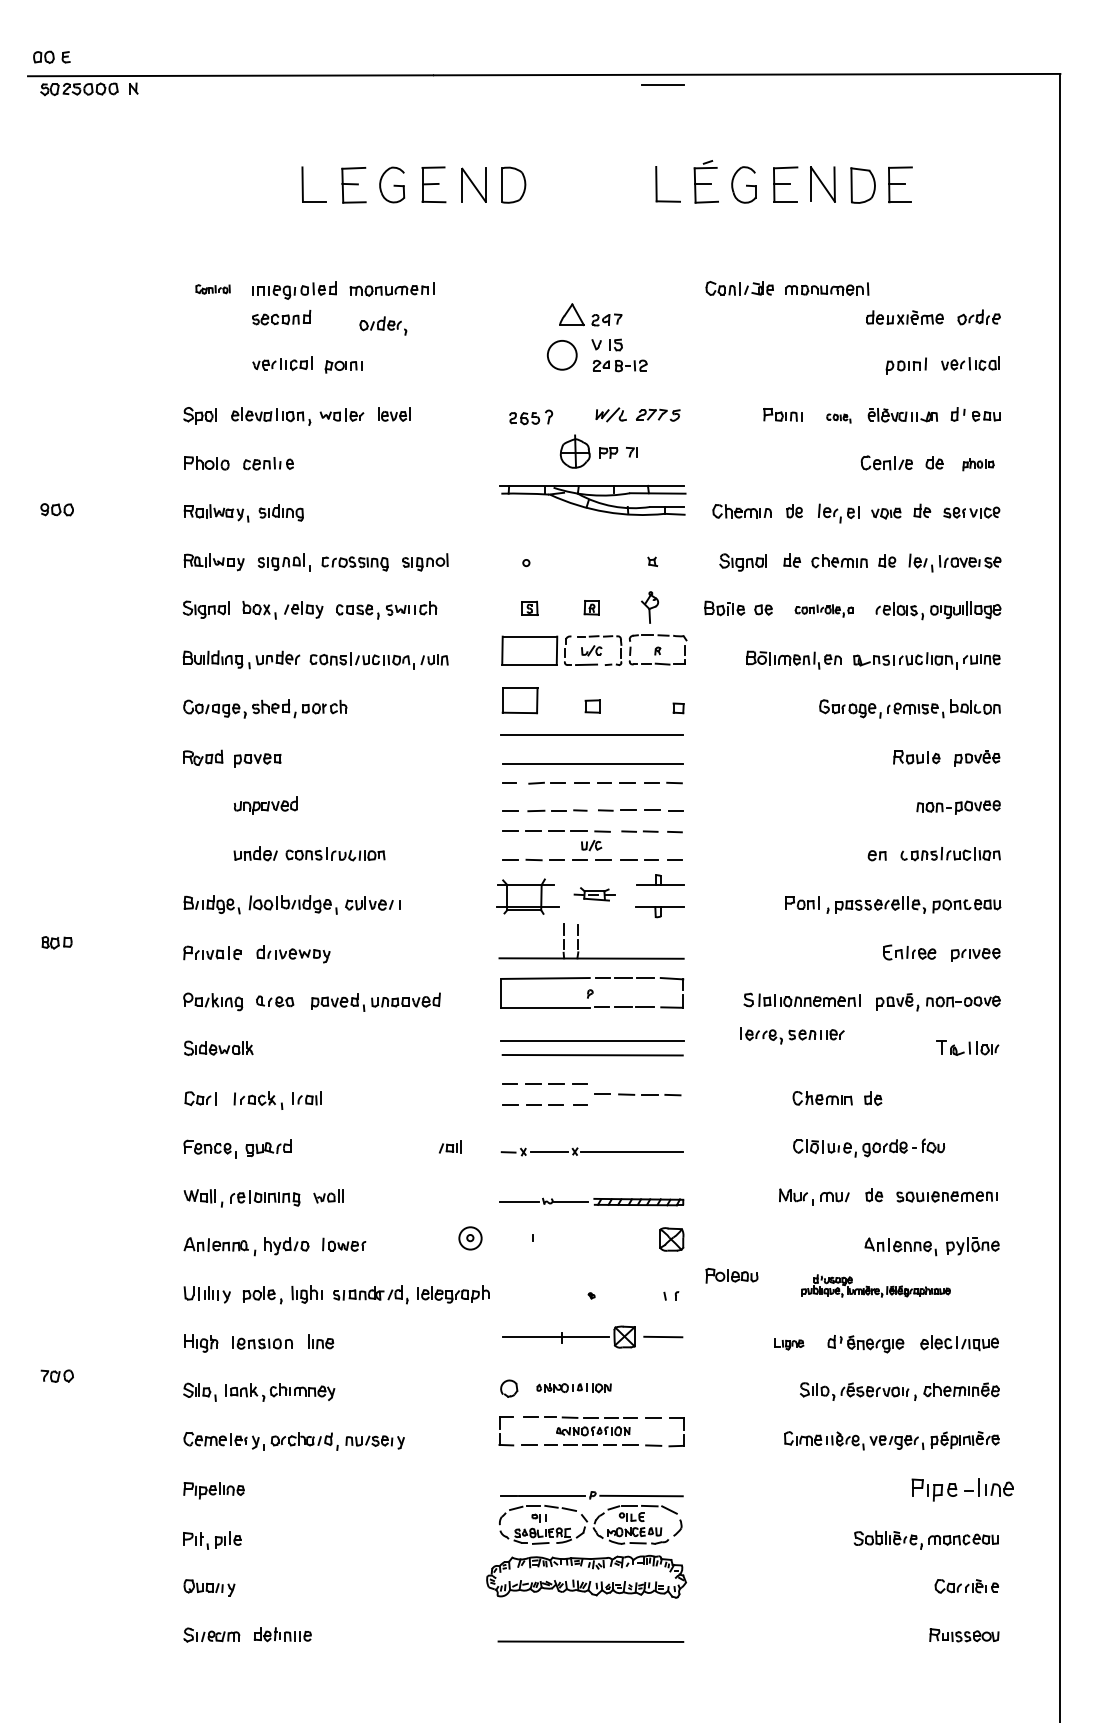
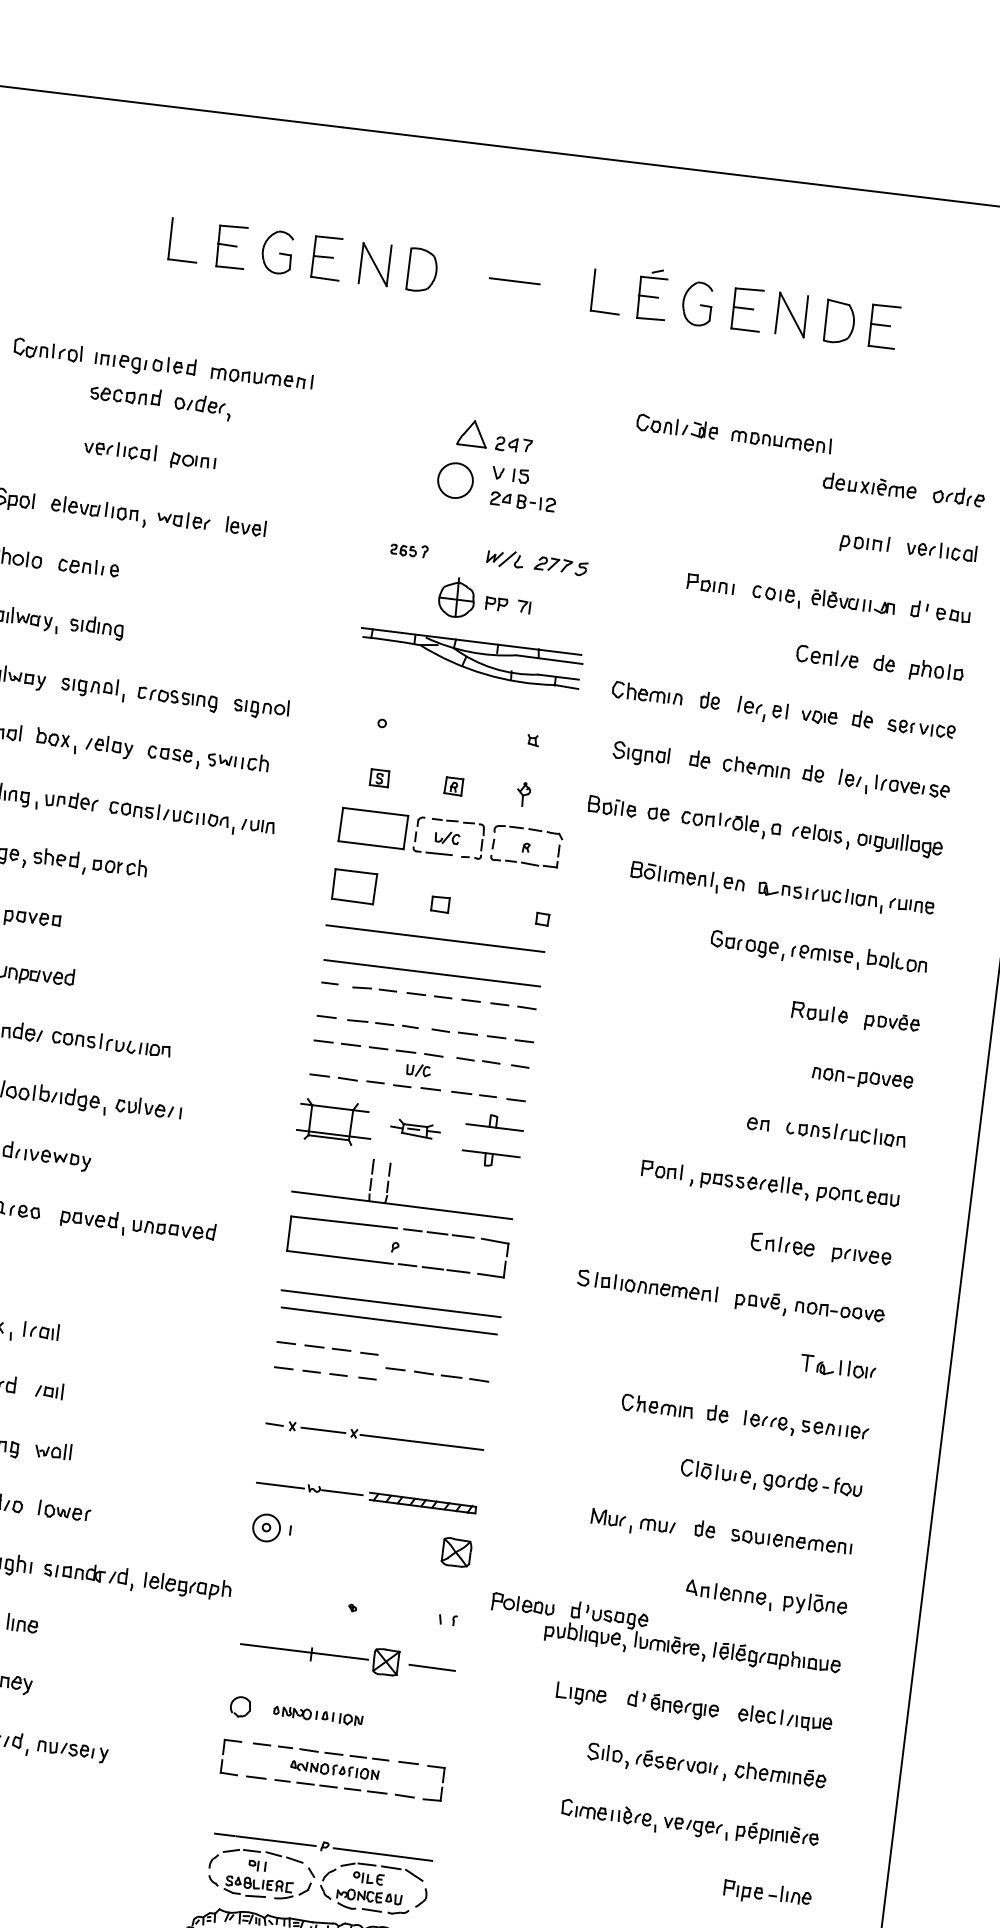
line: (662, 84) -> (514, 280), moved
part: (212, 289) -> (47, 350), size x1.67
part: (383, 325) -> (203, 406), moved
part: (531, 417) -> (409, 550), size x0.71
part: (838, 418) -> (776, 596), size x1.67
part: (978, 464) -> (936, 672), size x1.43
part: (650, 606) -> (524, 793), size x0.62
part: (823, 610) -> (730, 823), size x1.43
part: (792, 1035) -> (806, 1427), moved
part: (450, 1146) -> (49, 1389), moved
part: (869, 1147) -> (771, 1479), moved
part: (470, 1238) -> (266, 1528), moved
part: (875, 1285) -> (693, 1637), size x1.67
part: (789, 1343) -> (581, 1694), size x1.43
part: (962, 1489) -> (767, 1893), size x0.71

